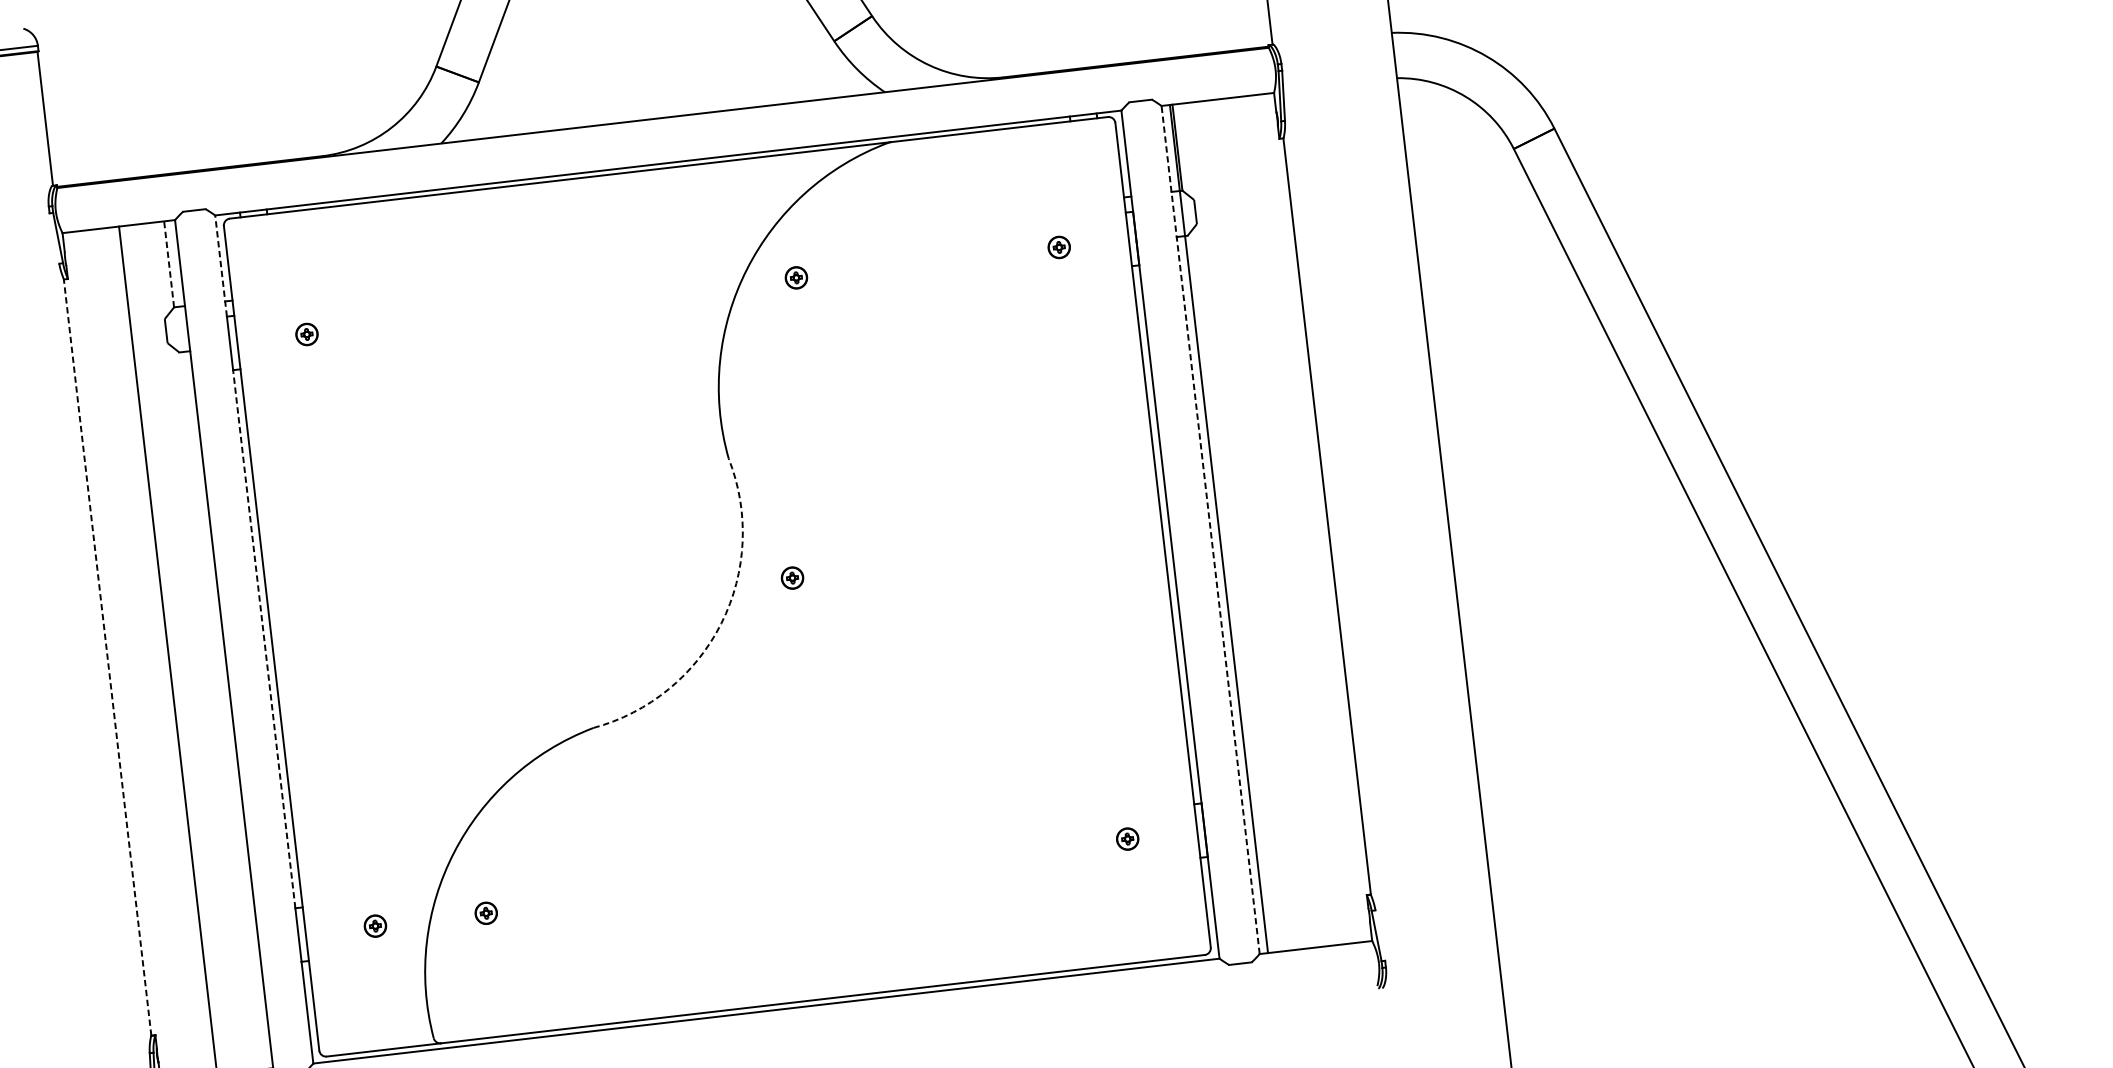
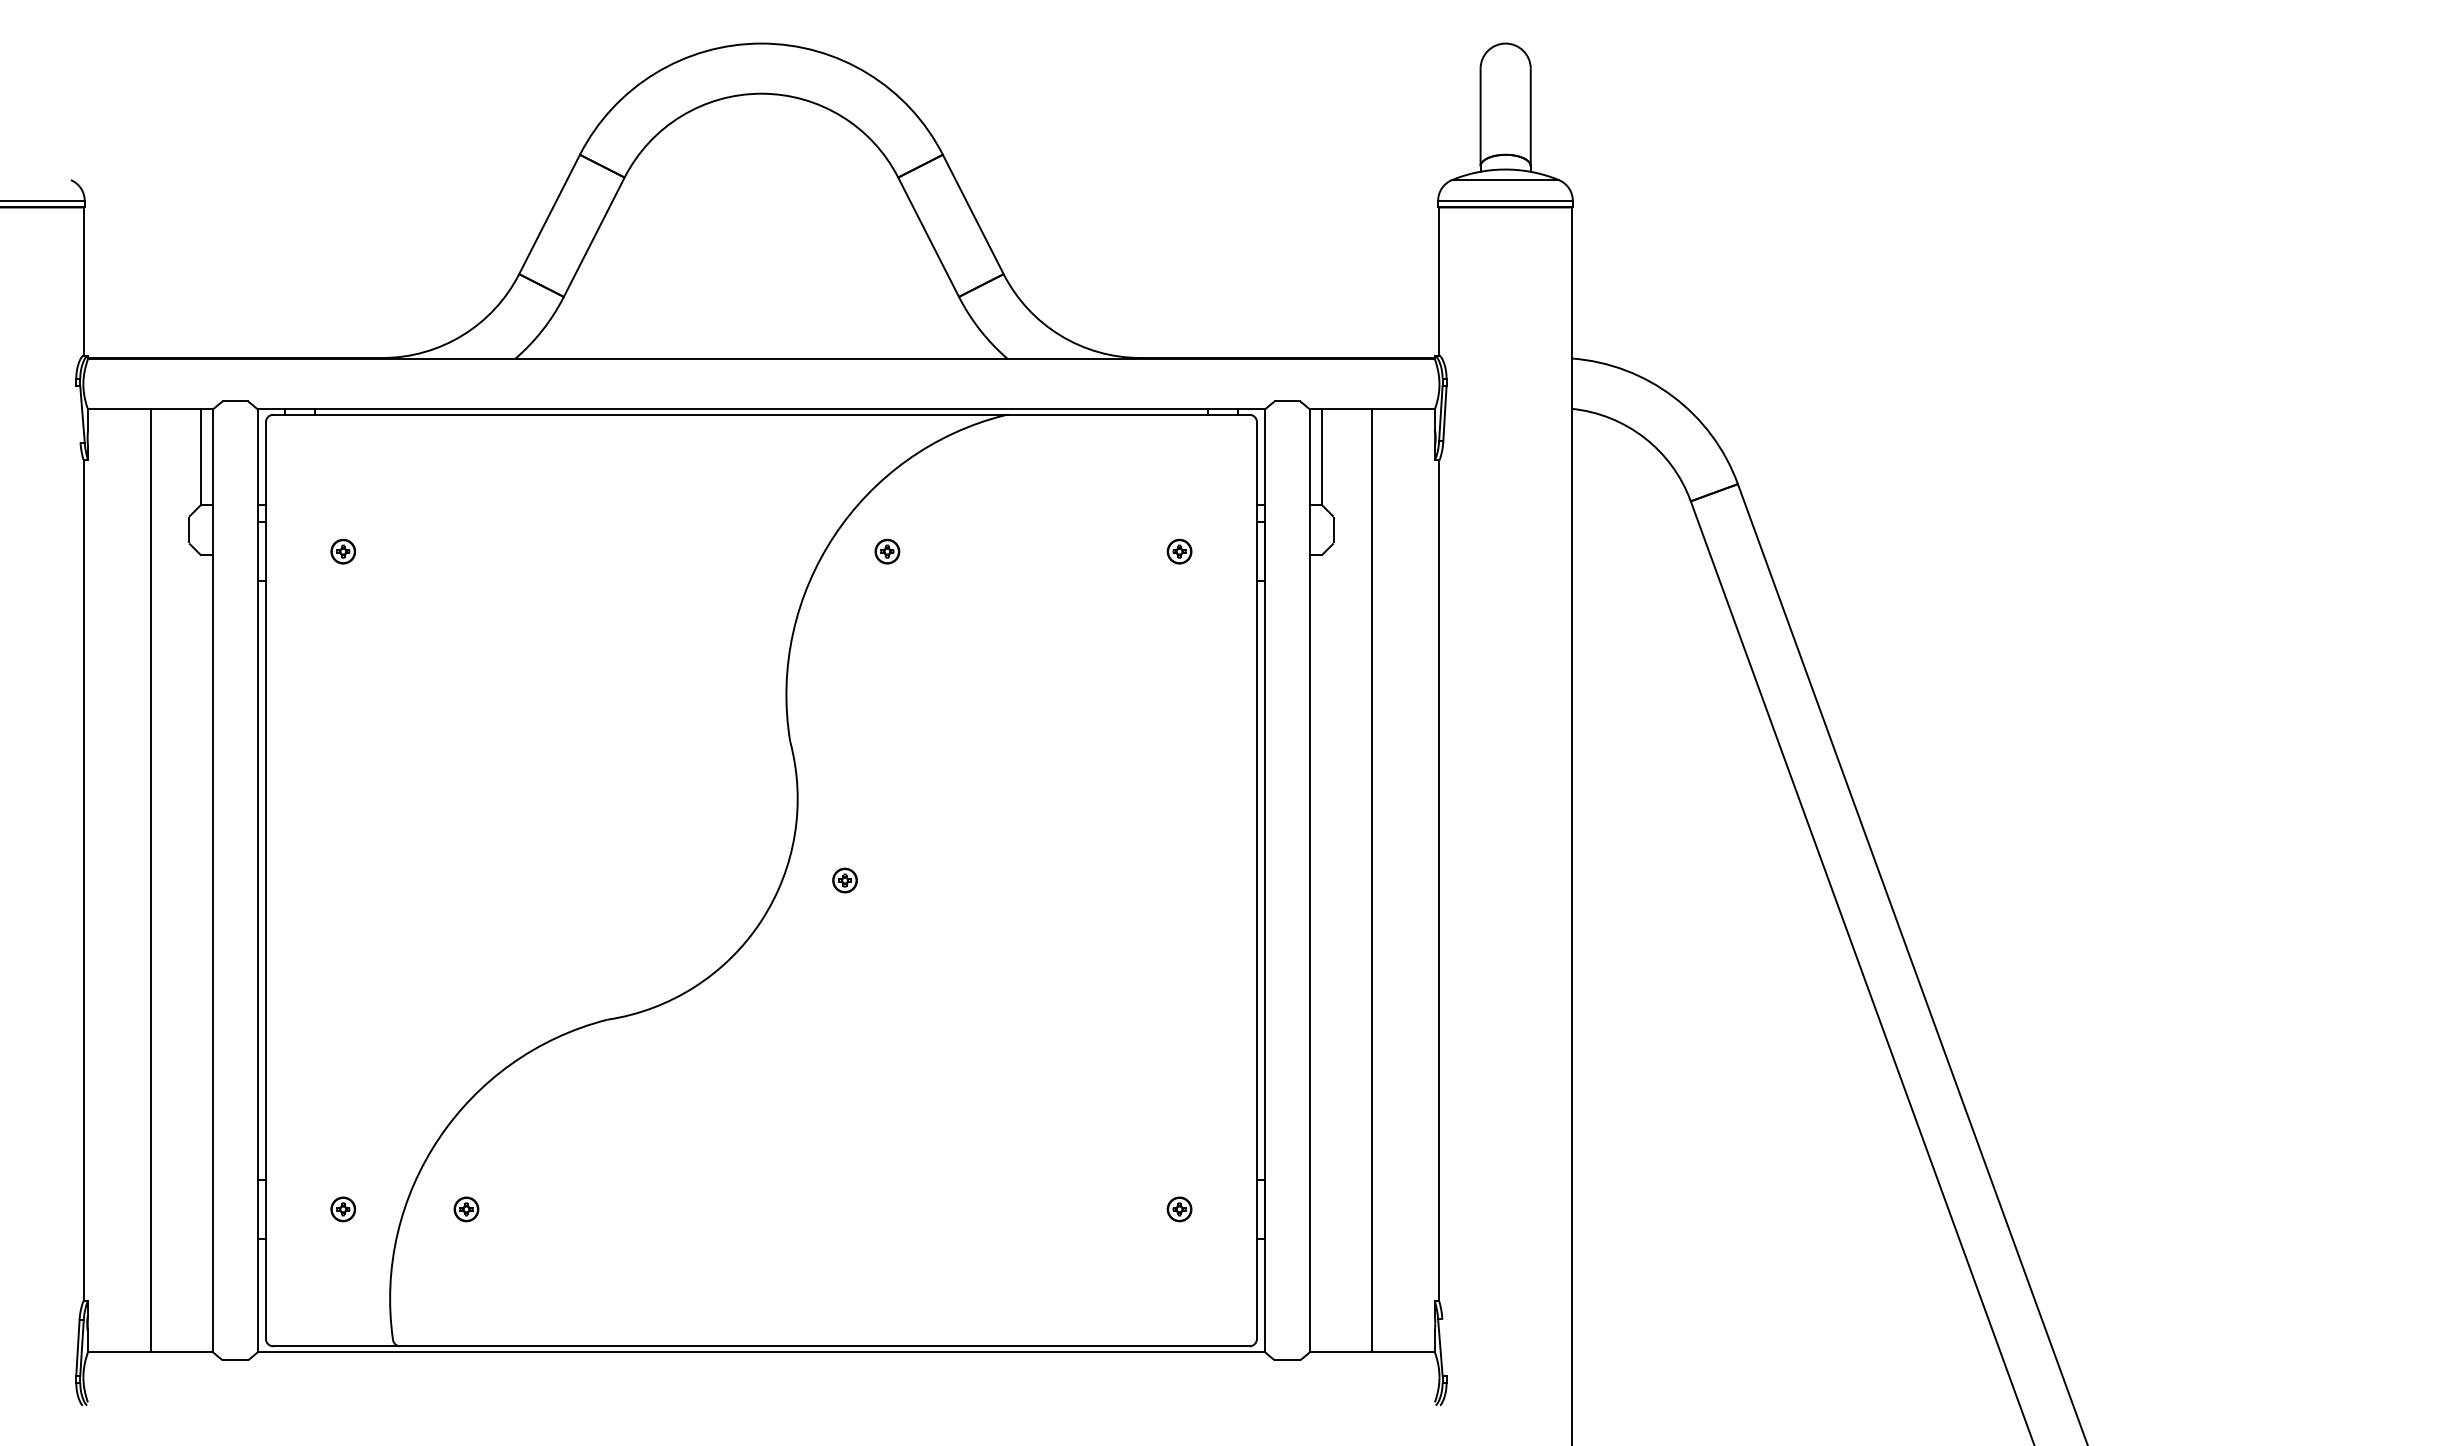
line: (168, 264) -> (200, 457), dashed -> solid
line: (220, 265) -> (257, 465), dashed -> solid
line: (1219, 528) -> (1372, 880), moved
line: (1210, 529) -> (1309, 880), dashed -> solid
arc: (721, 623) -> (761, 921), dashed -> solid
line: (264, 639) -> (257, 880), dashed -> solid
line: (107, 657) -> (83, 880), dashed -> solid

